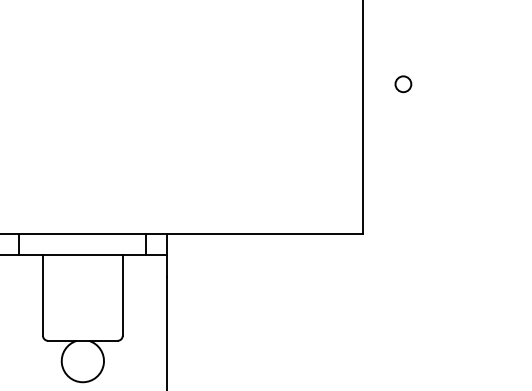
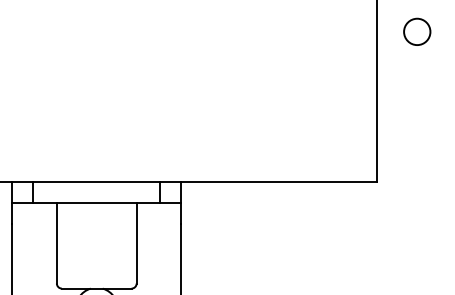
circle: (403, 84) -> (417, 32), size x1.67

